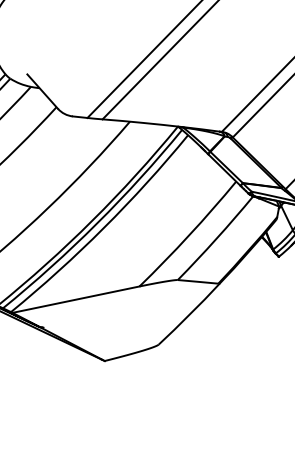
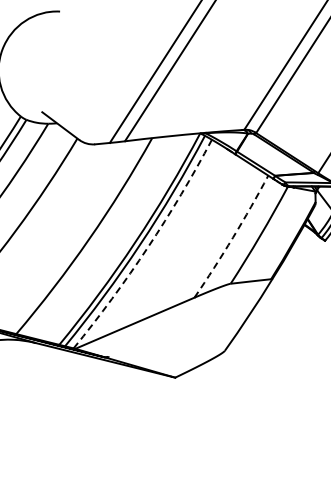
arc: (103, 227) -> (147, 247), solid -> dashed
arc: (189, 235) -> (233, 237), solid -> dashed

